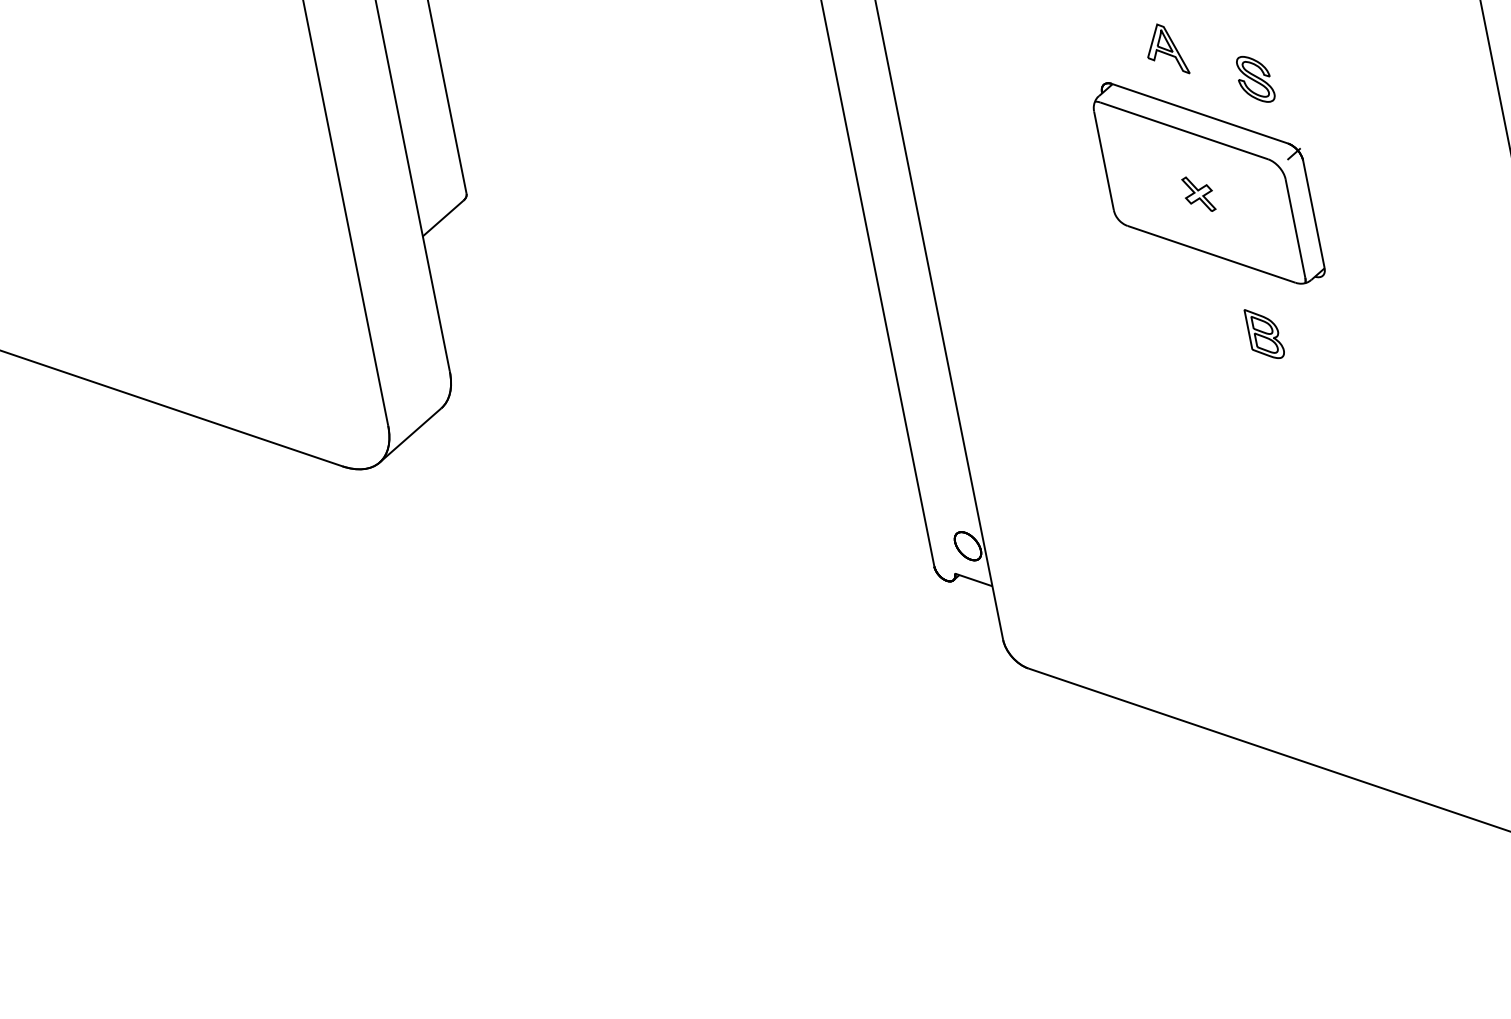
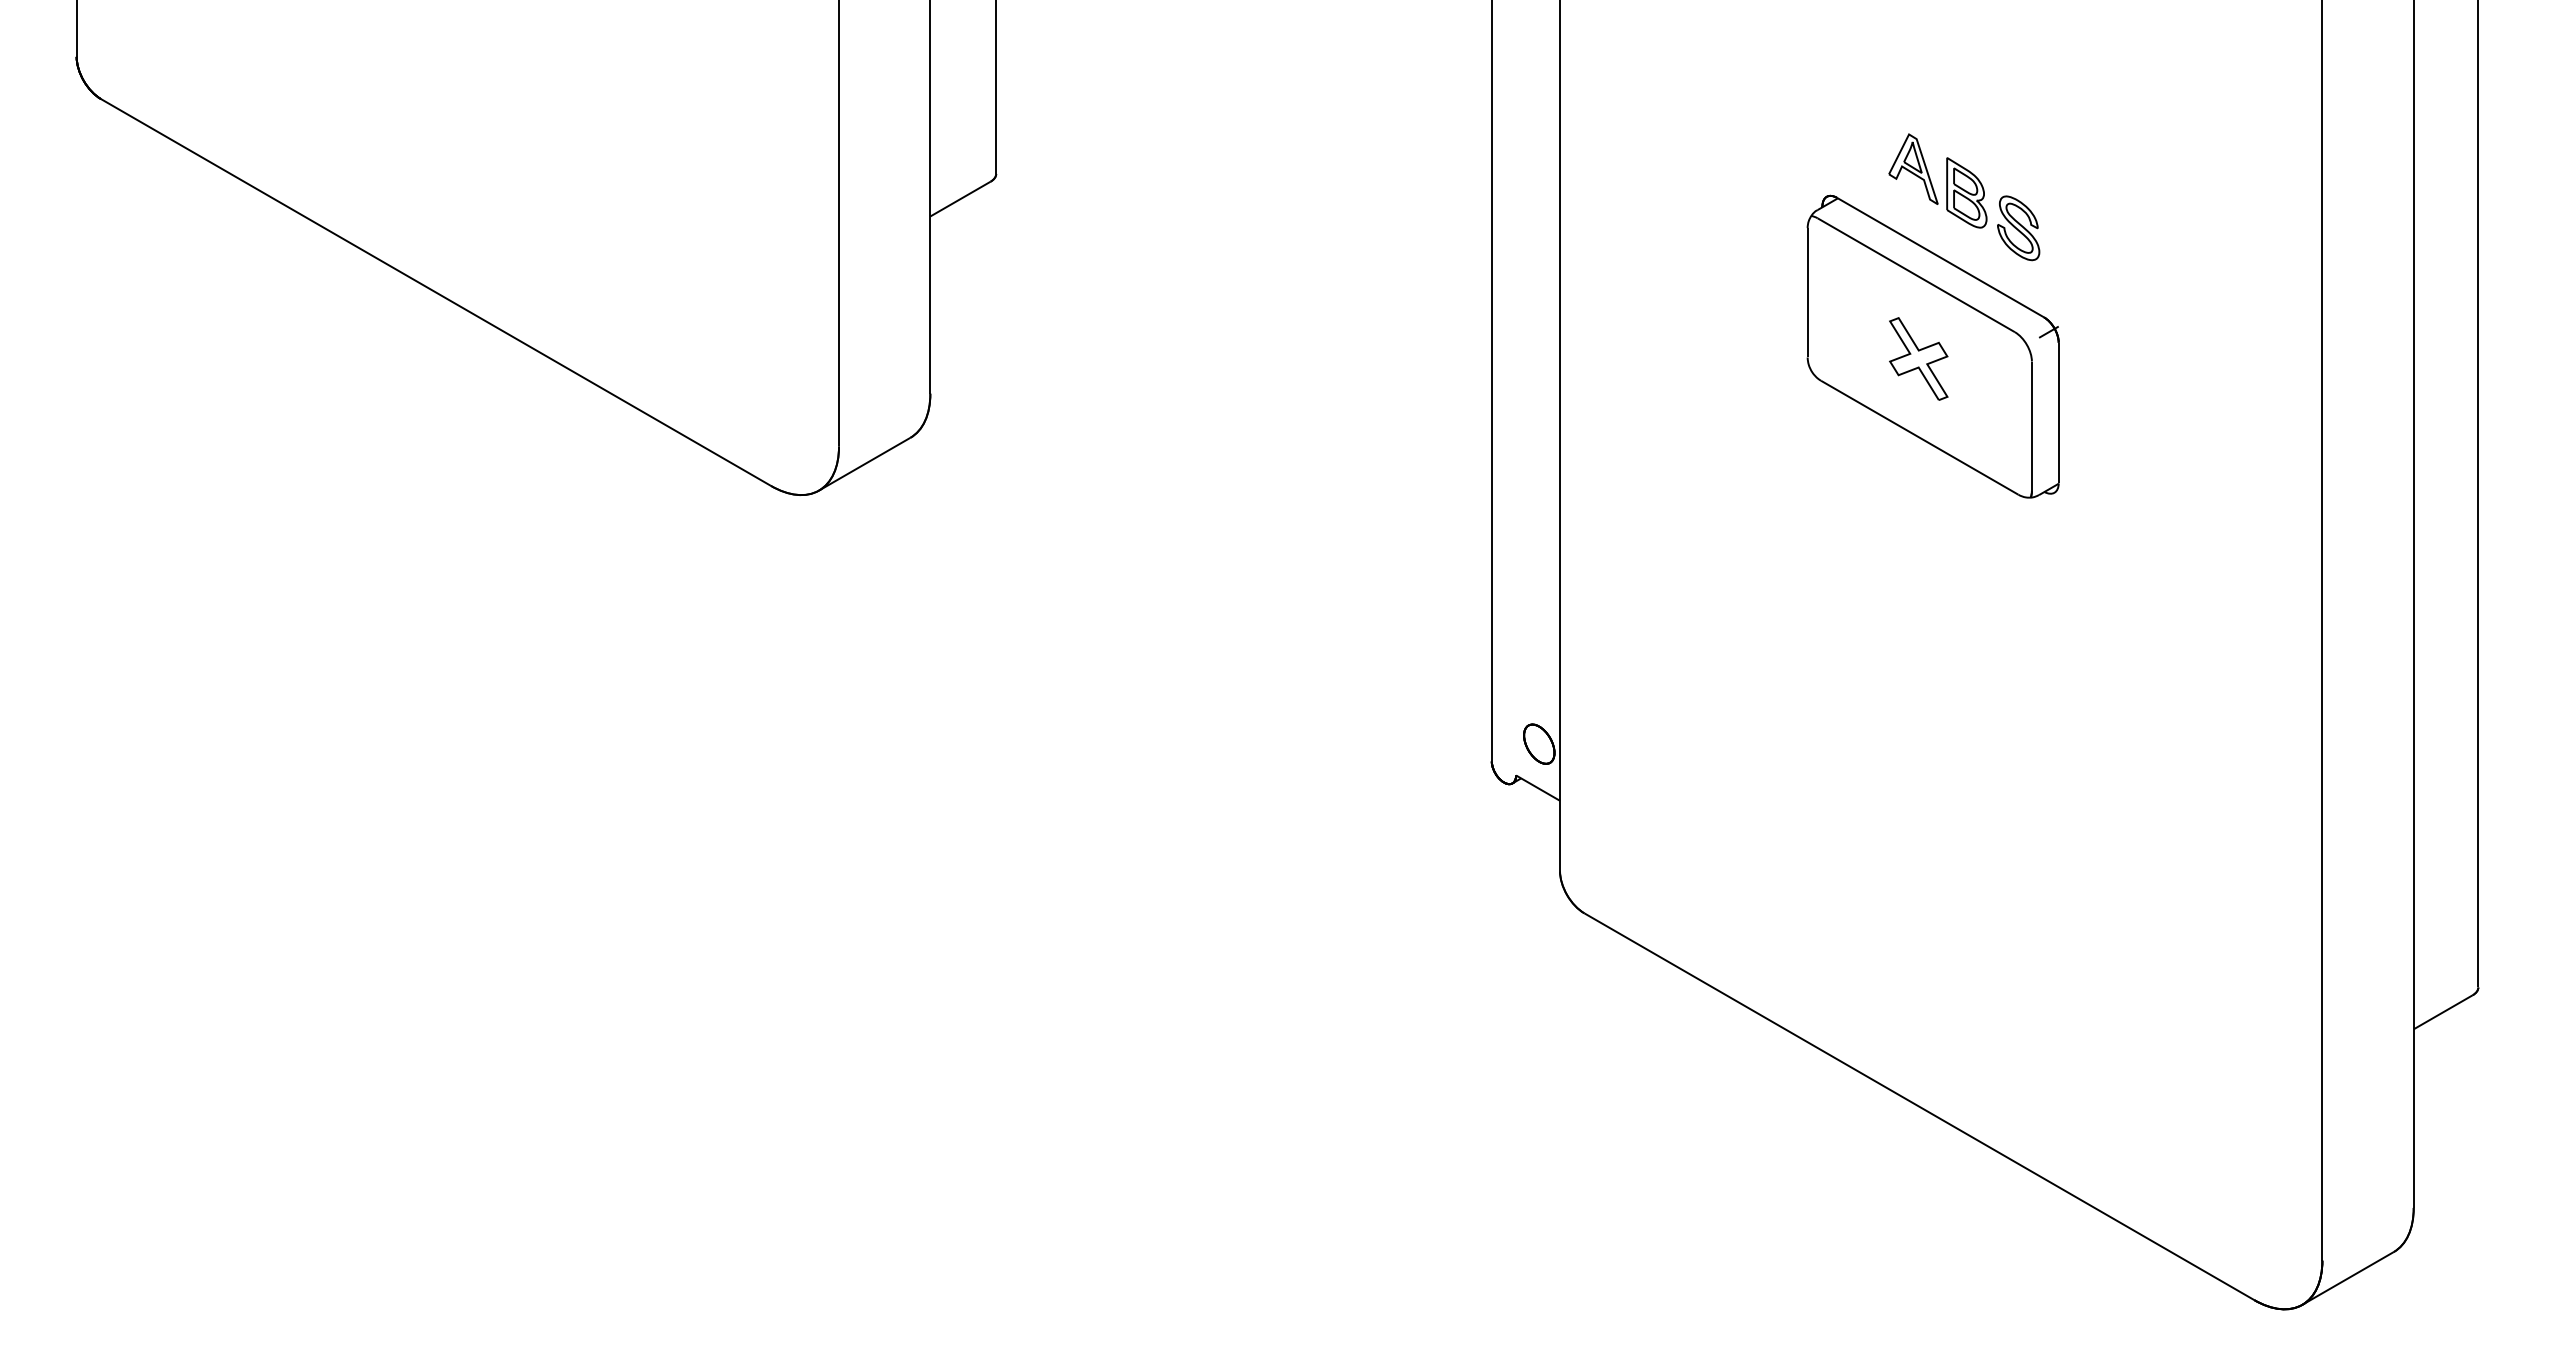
part: (1198, 194) -> (1918, 358), size x1.67
part: (1264, 333) -> (1966, 192), moved

